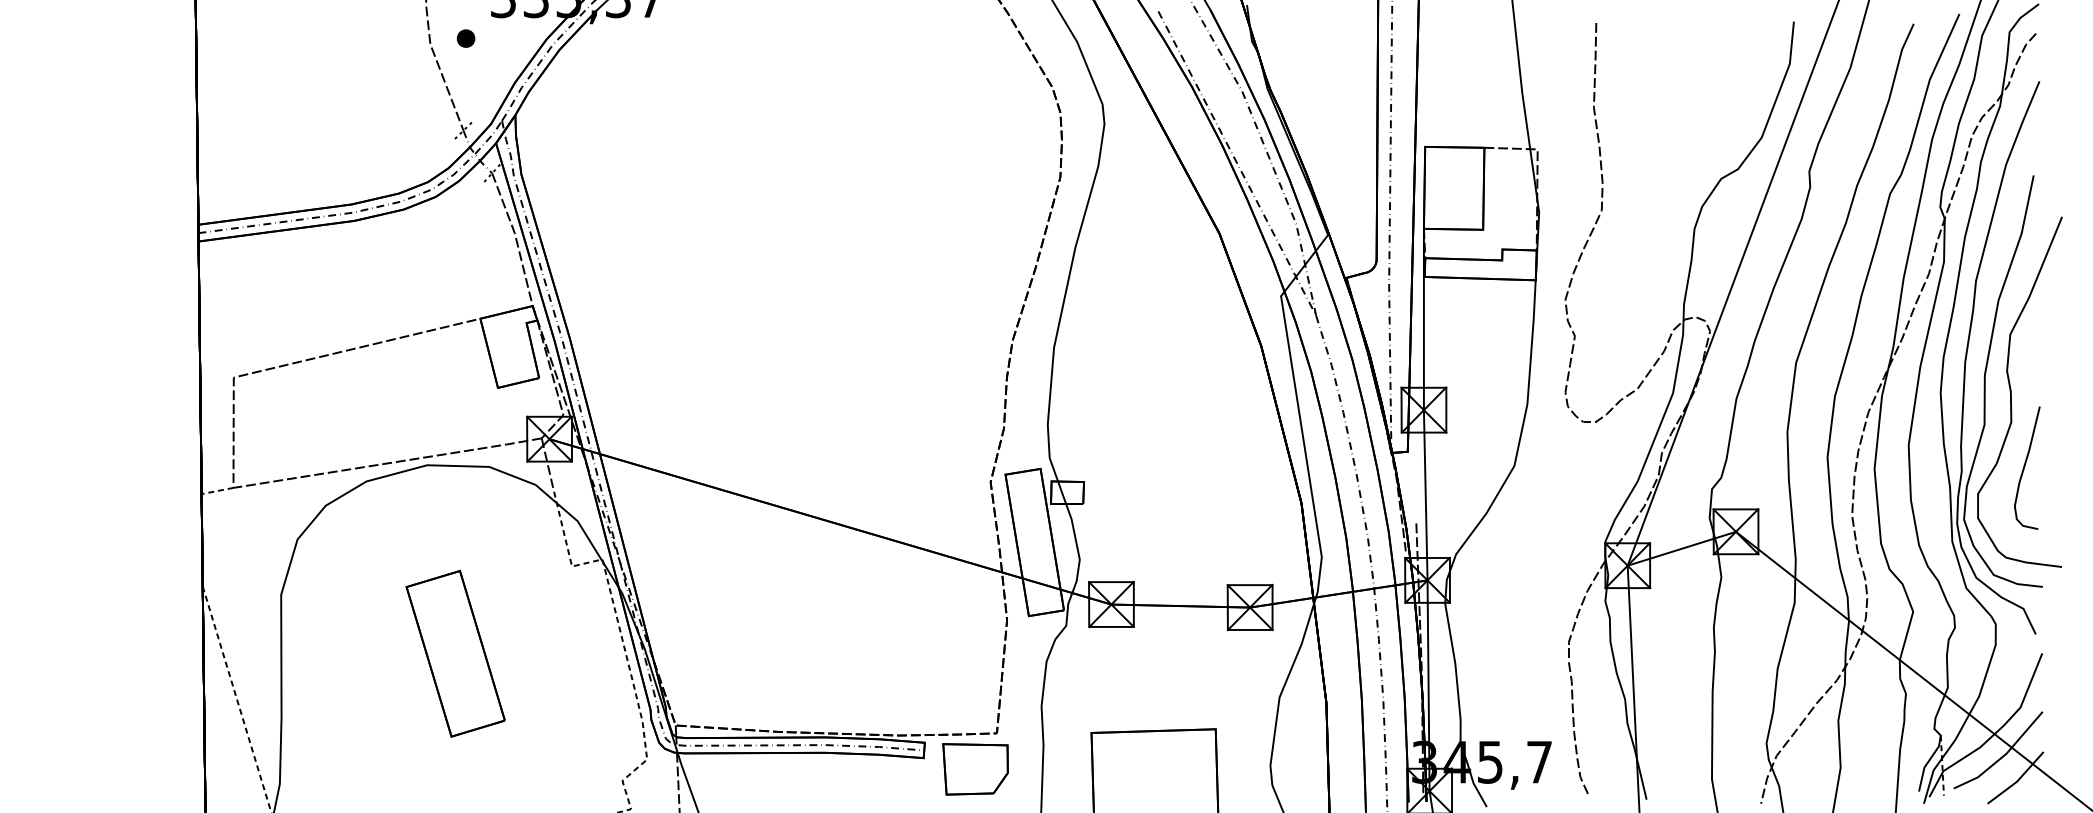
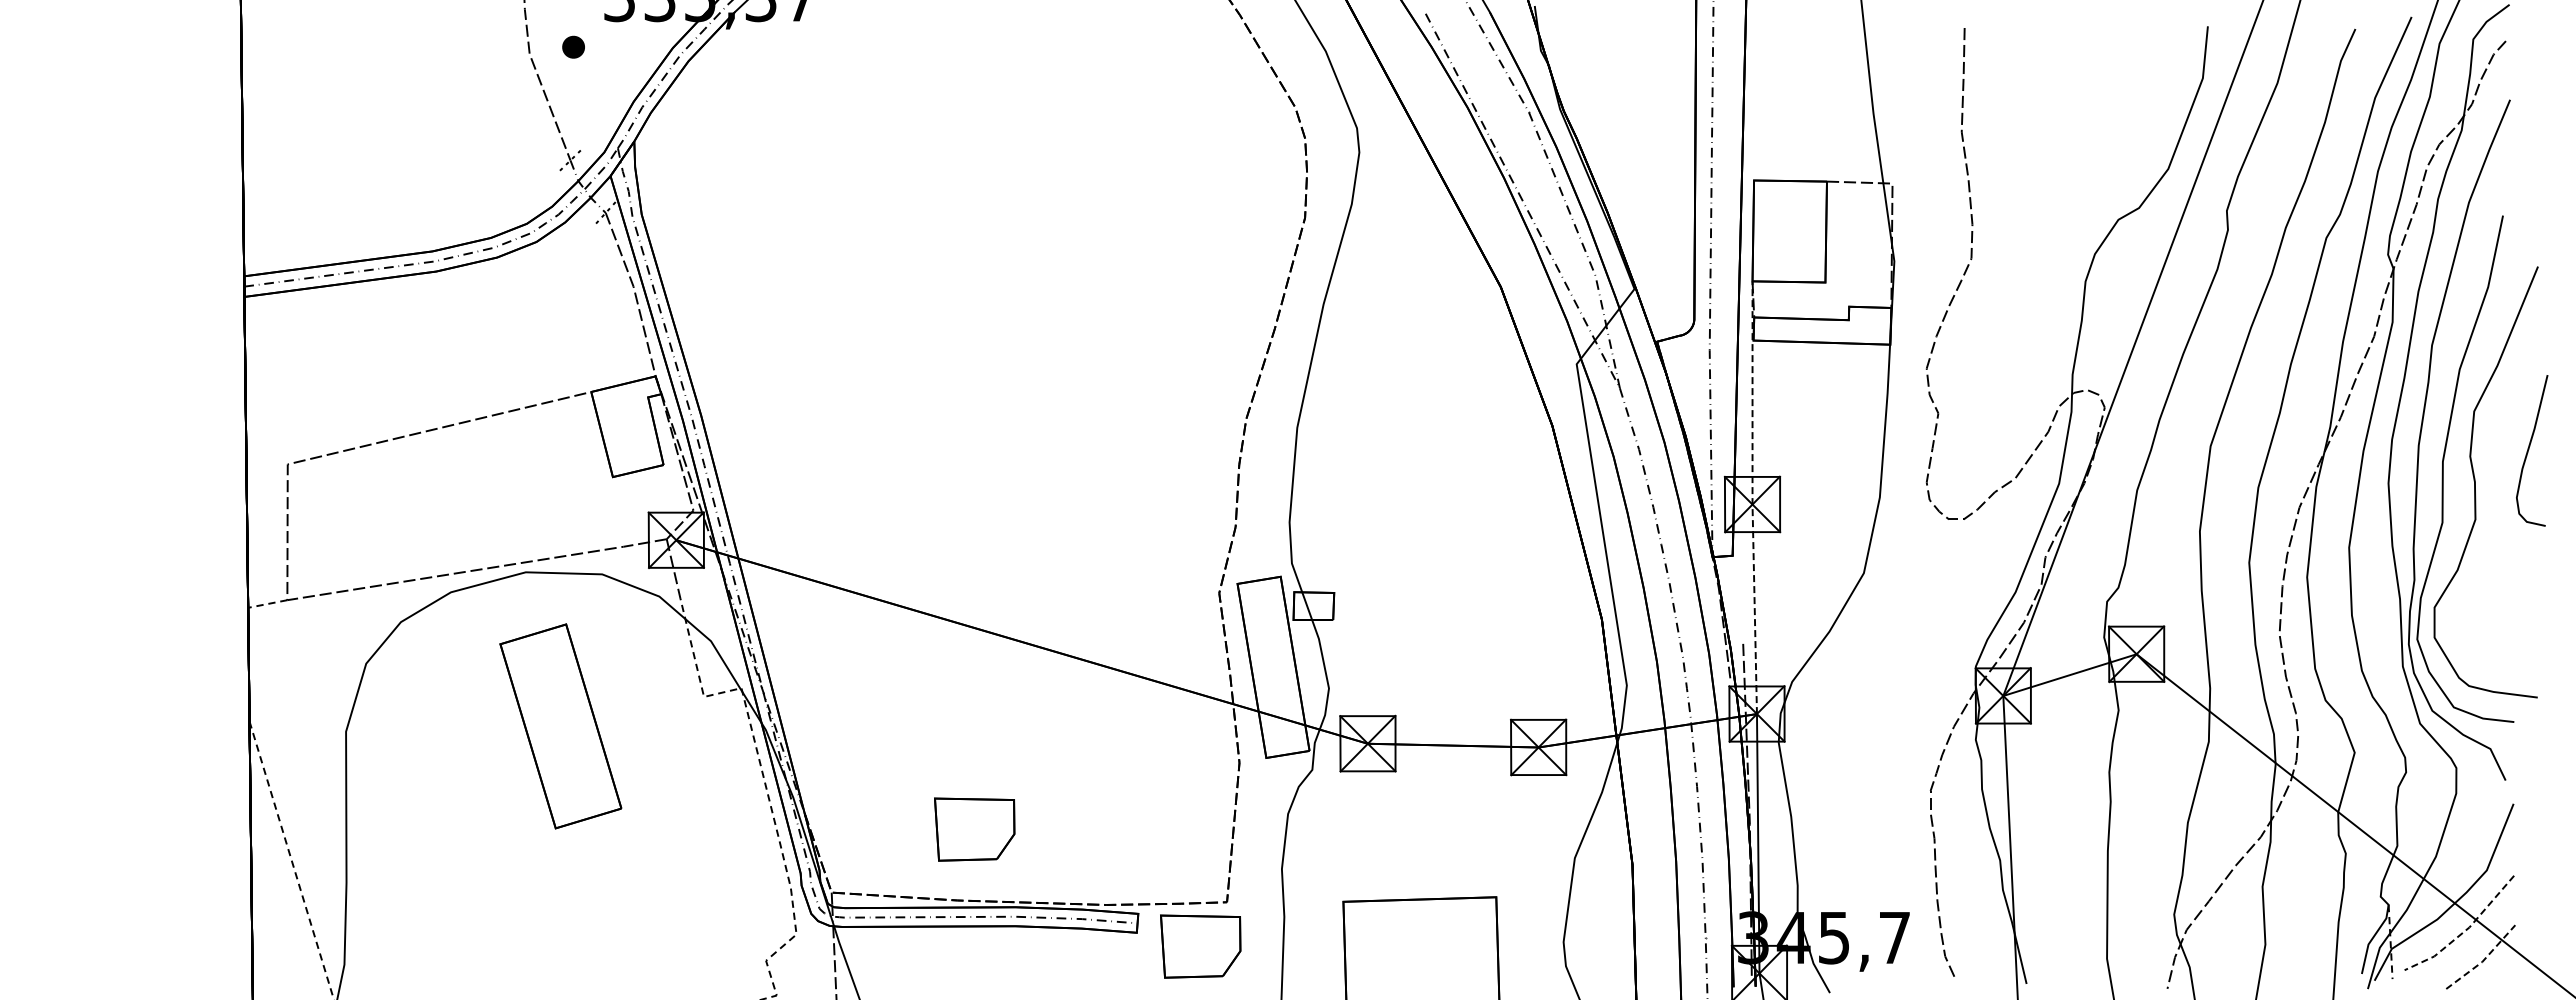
line: (1423, 404) -> (1752, 497), solid -> dashed
curve: (2025, 467) -> (2529, 449), moved
part: (455, 653) -> (560, 726), moved
part: (791, 674) -> (974, 829), added
line: (2003, 756) -> (2465, 930), solid -> dashed
line: (2017, 780) -> (2483, 960), solid -> dashed

